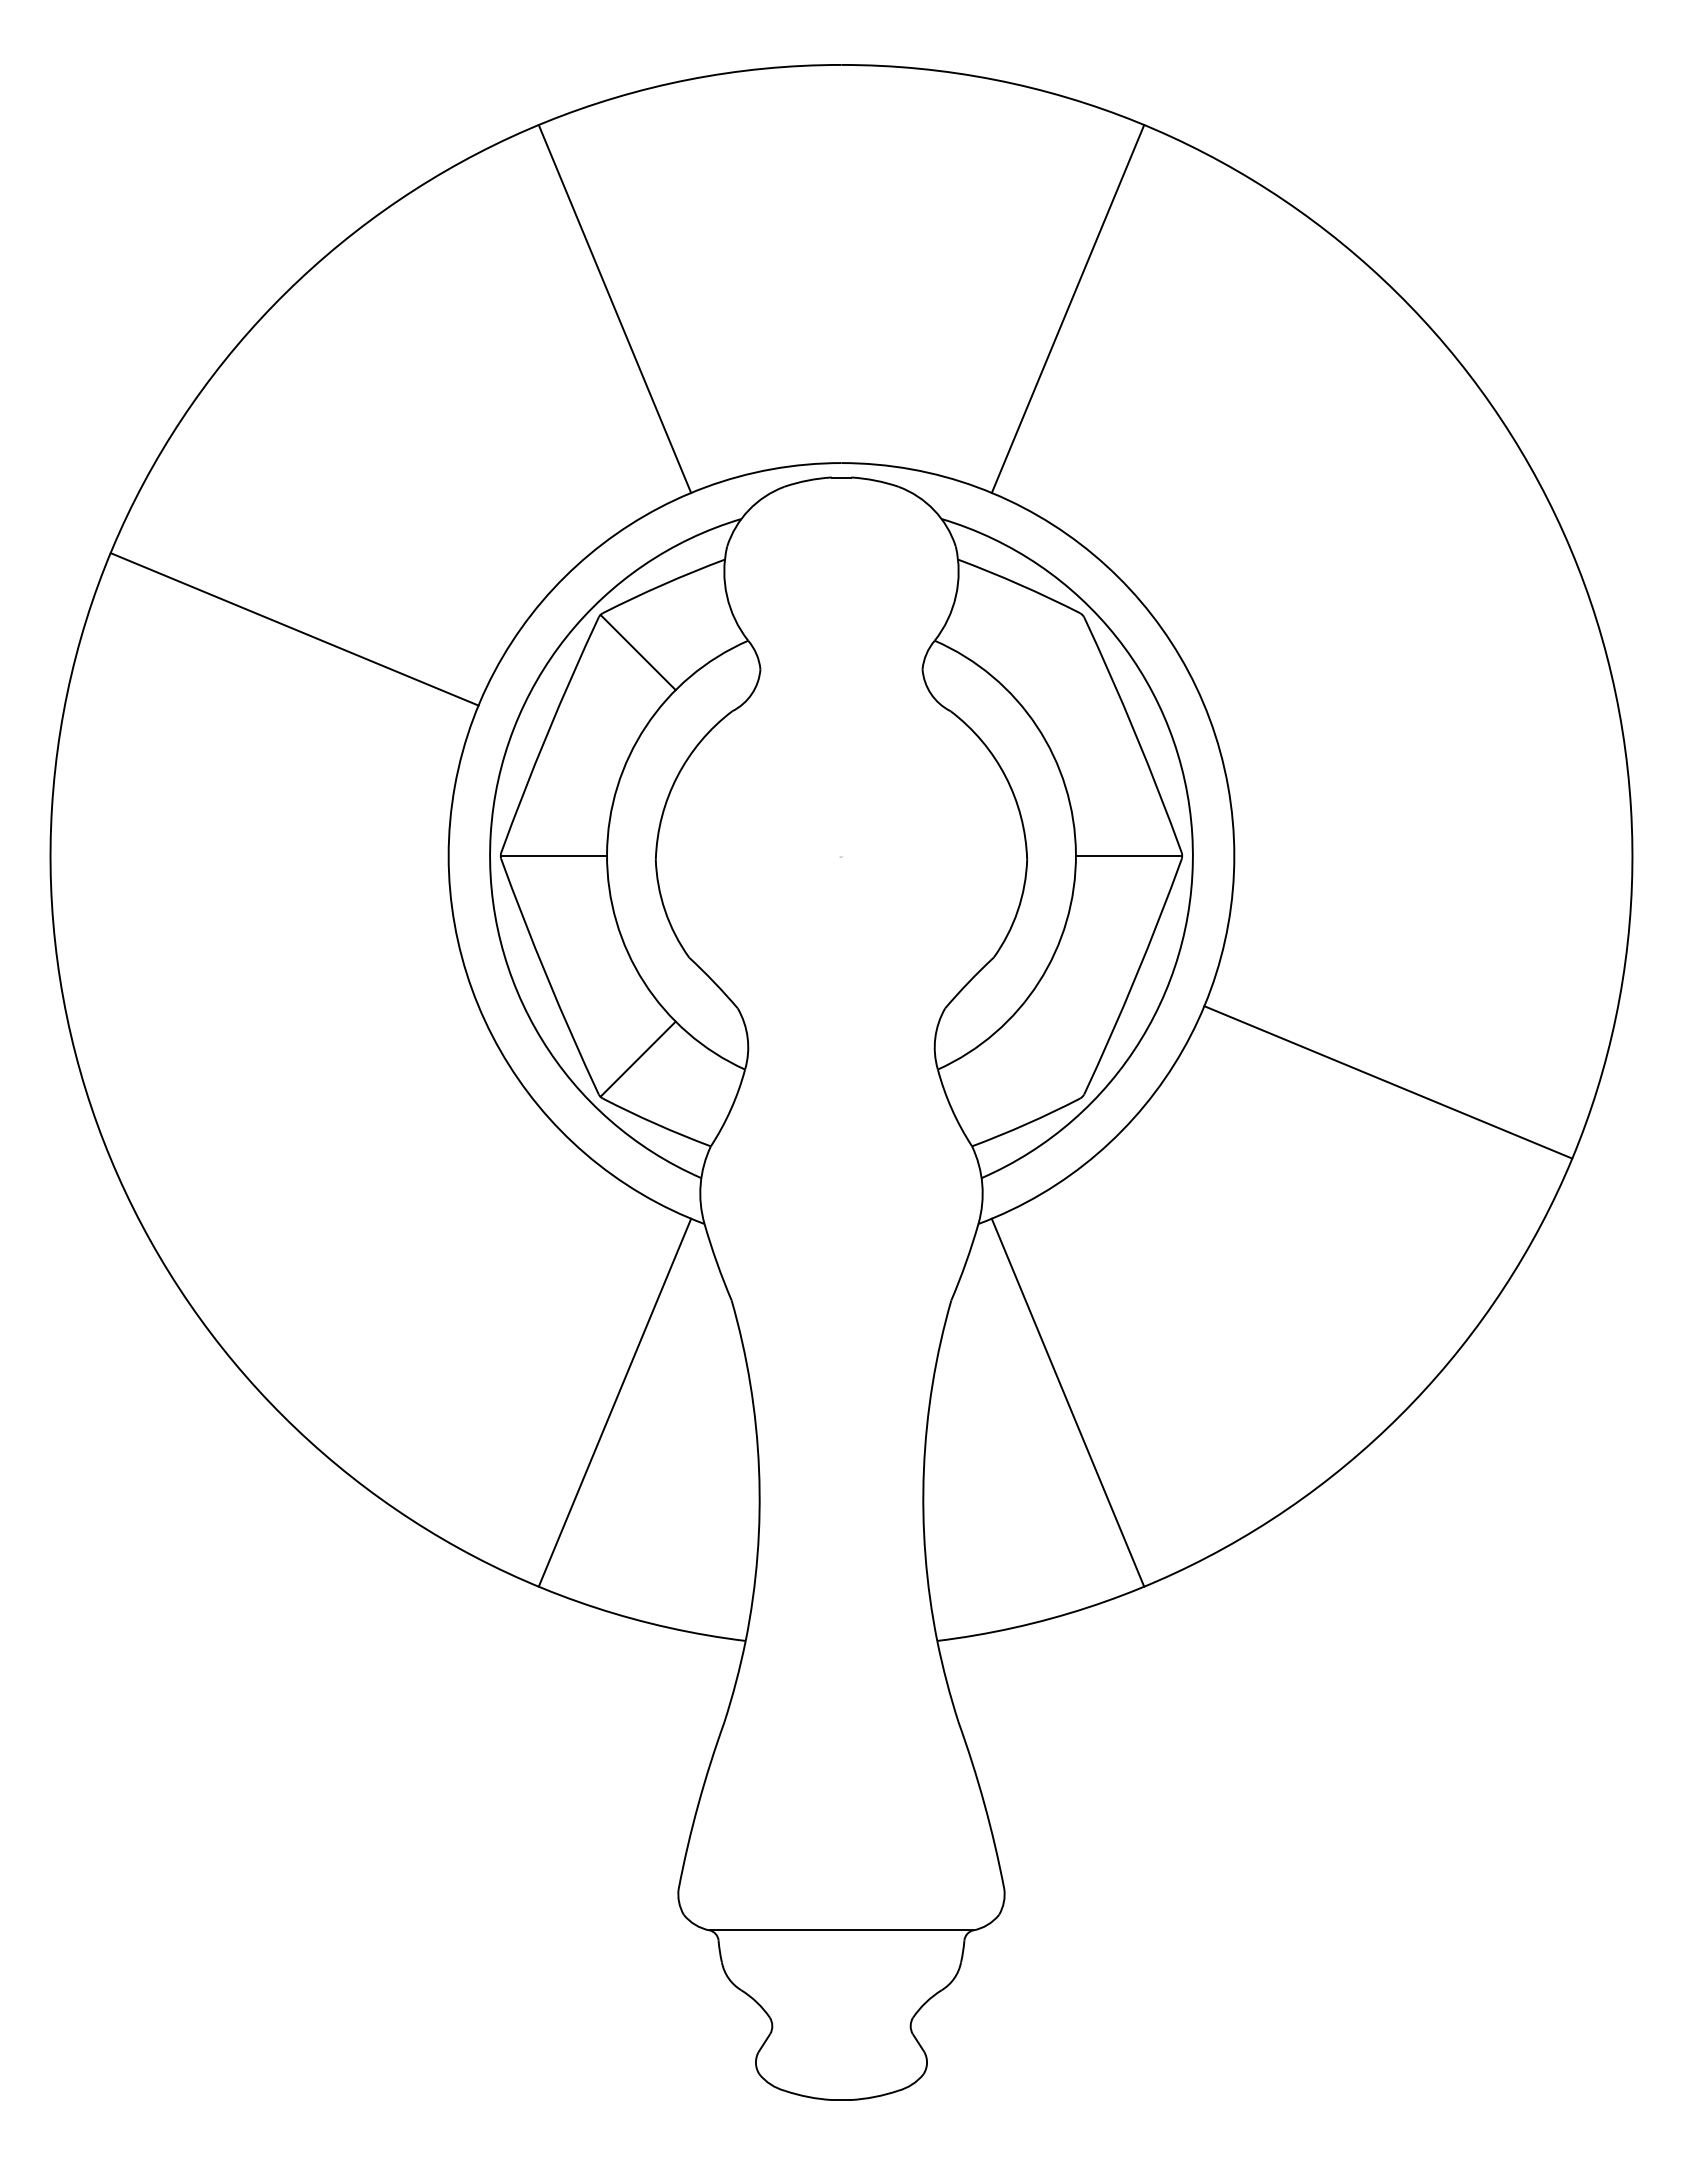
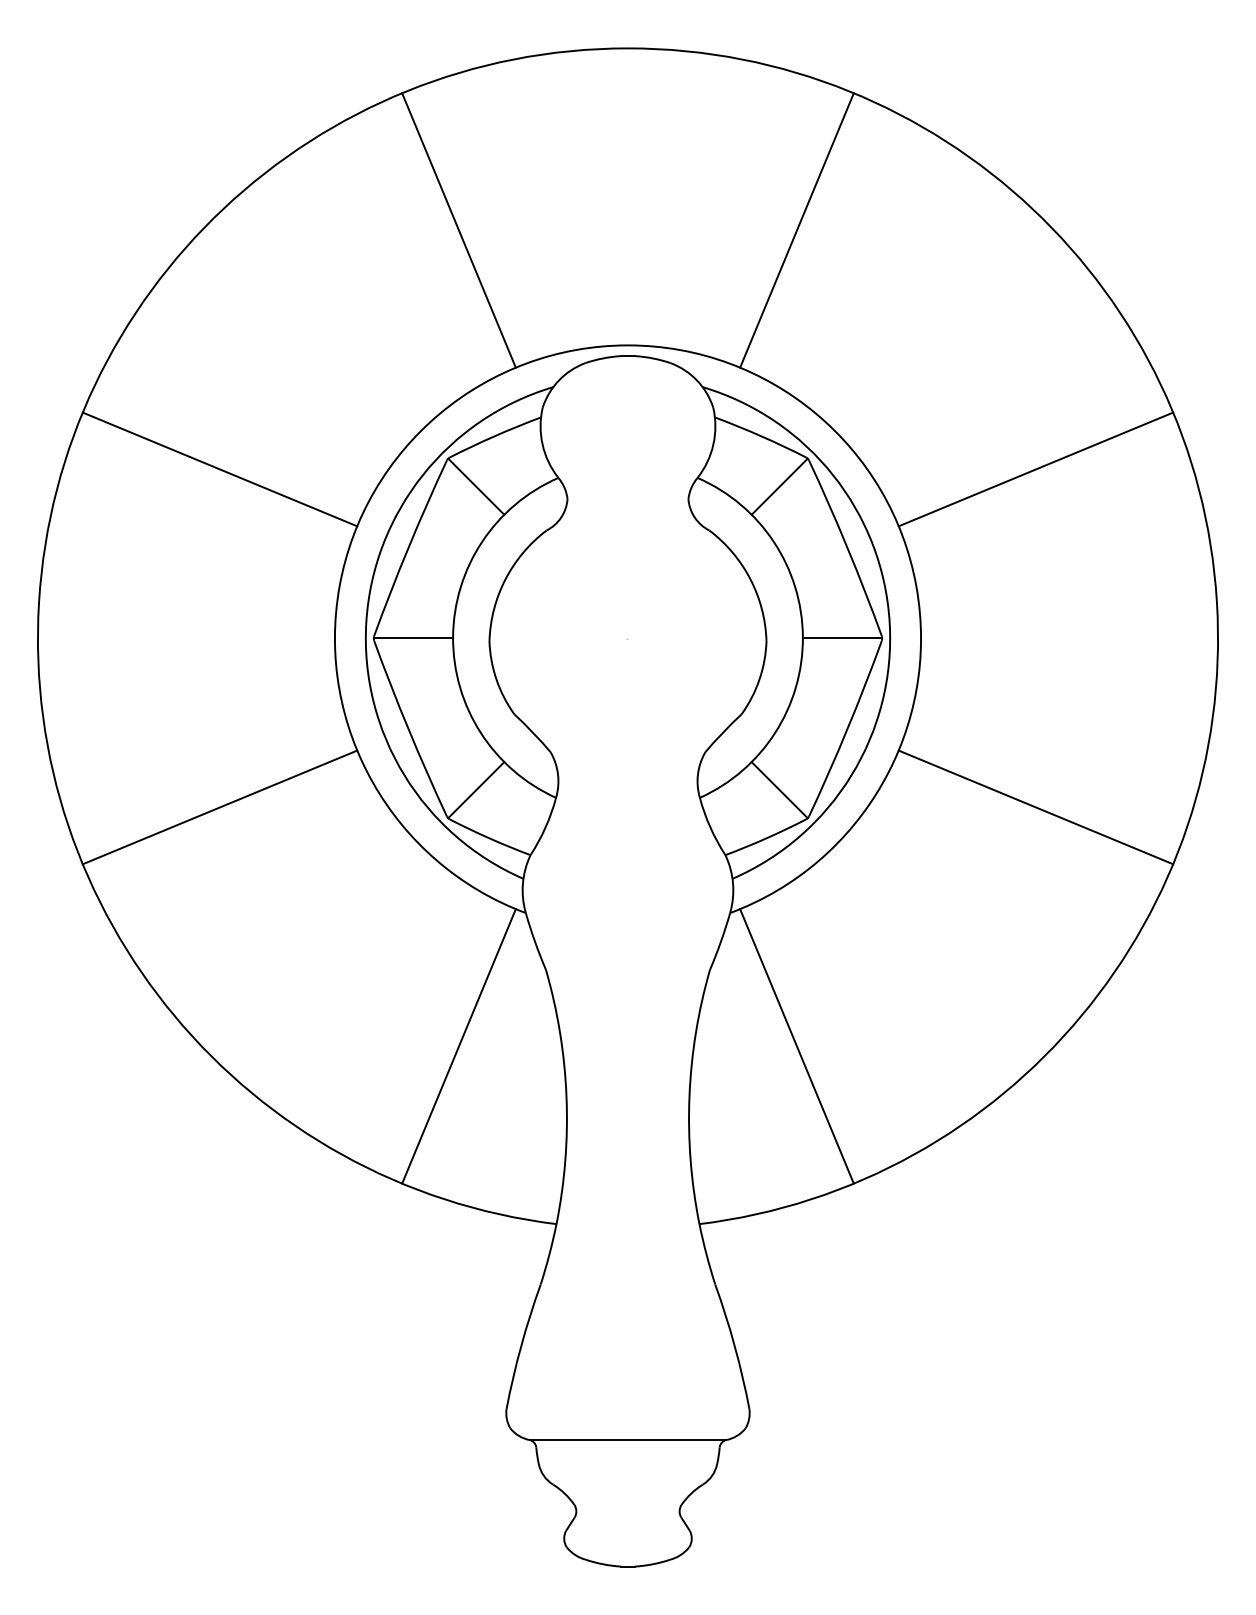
line: (1388, 629) -> (1036, 469), added
line: (1044, 652) -> (779, 486), added
line: (1044, 1058) -> (779, 789), added
line: (294, 1082) -> (219, 807), added

